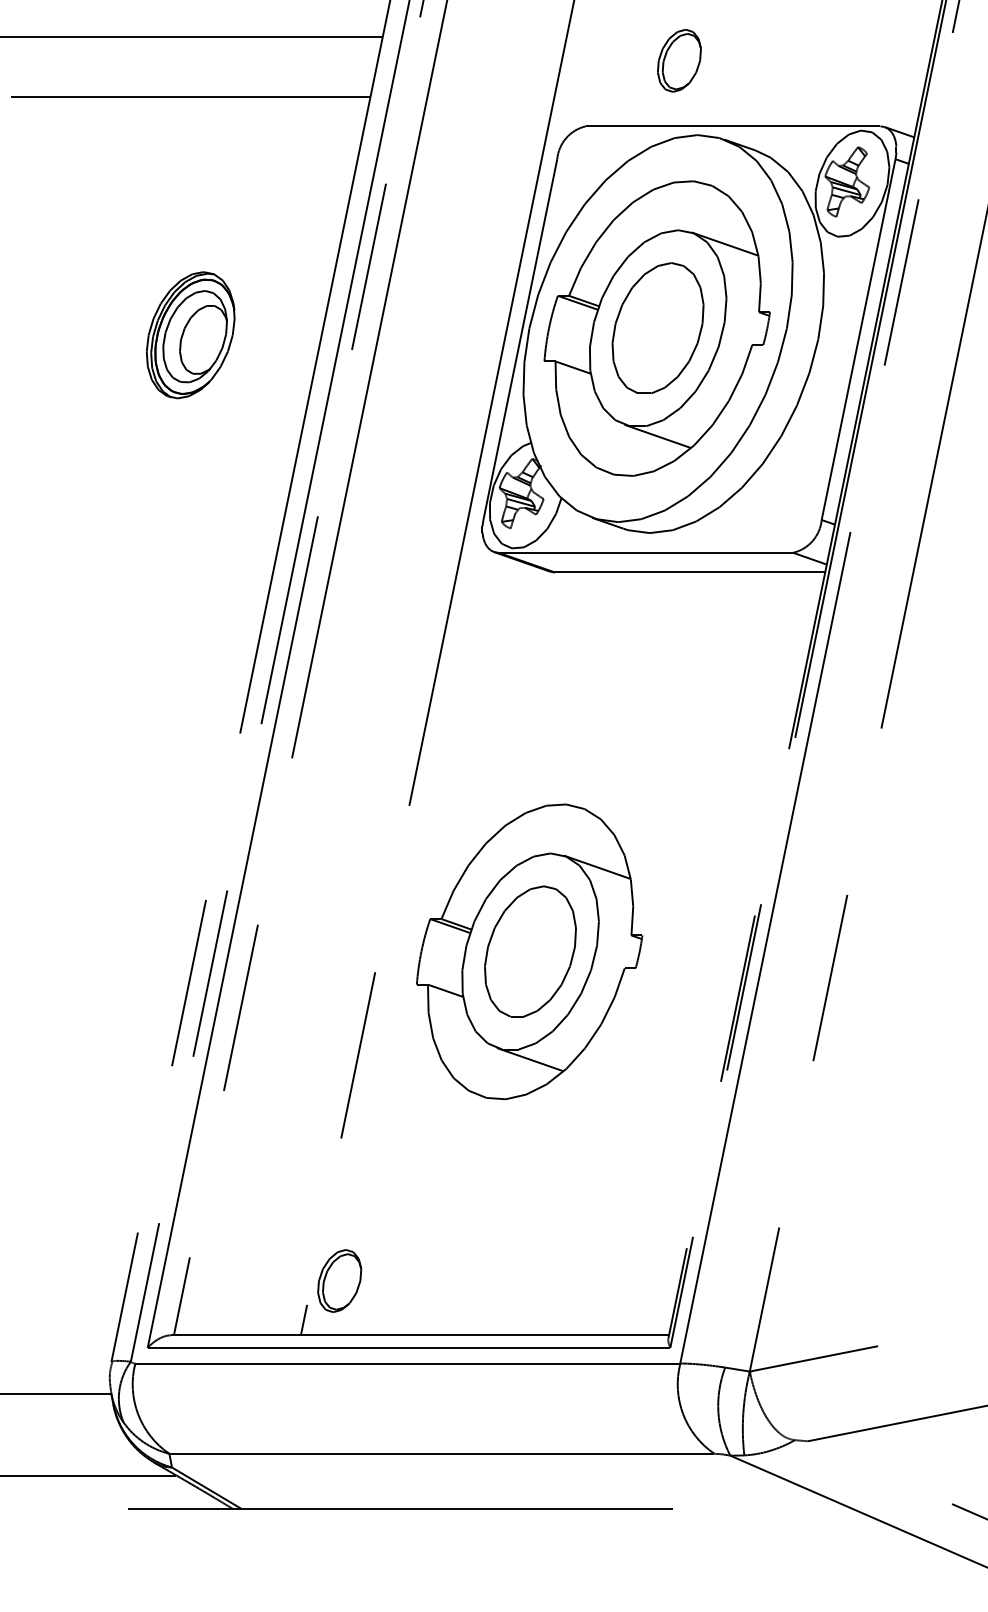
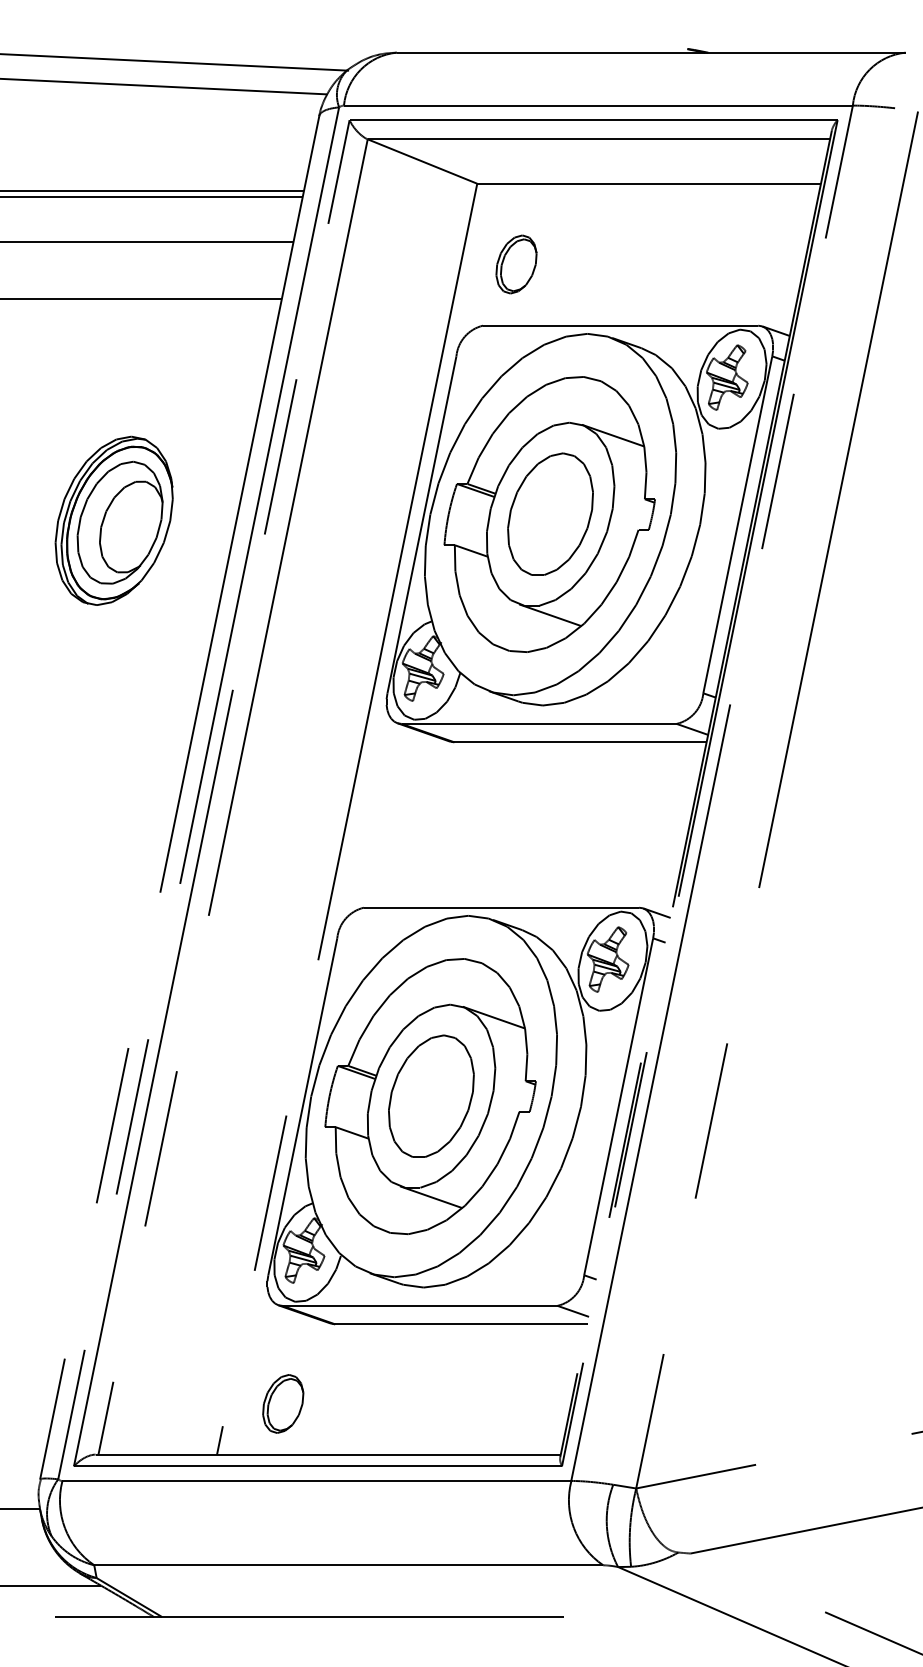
part: (679, 60) -> (516, 264), moved
part: (190, 334) -> (113, 520), size x1.43
part: (570, 972) -> (468, 1115), added
part: (339, 1280) -> (283, 1403), moved

